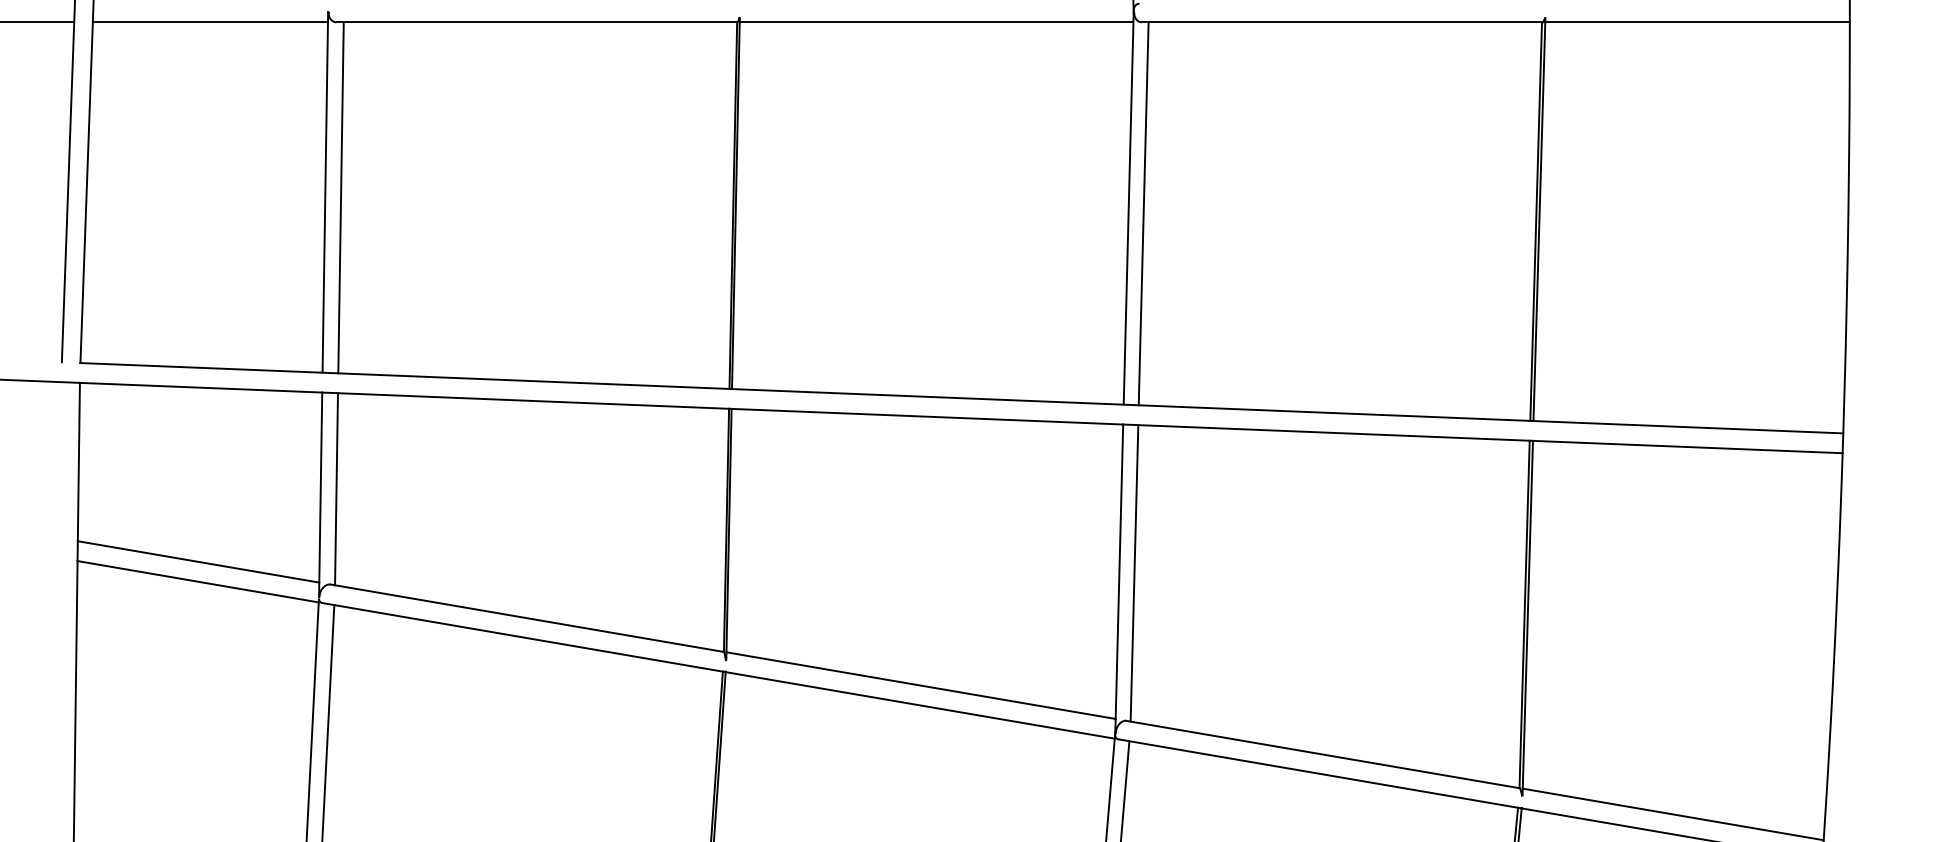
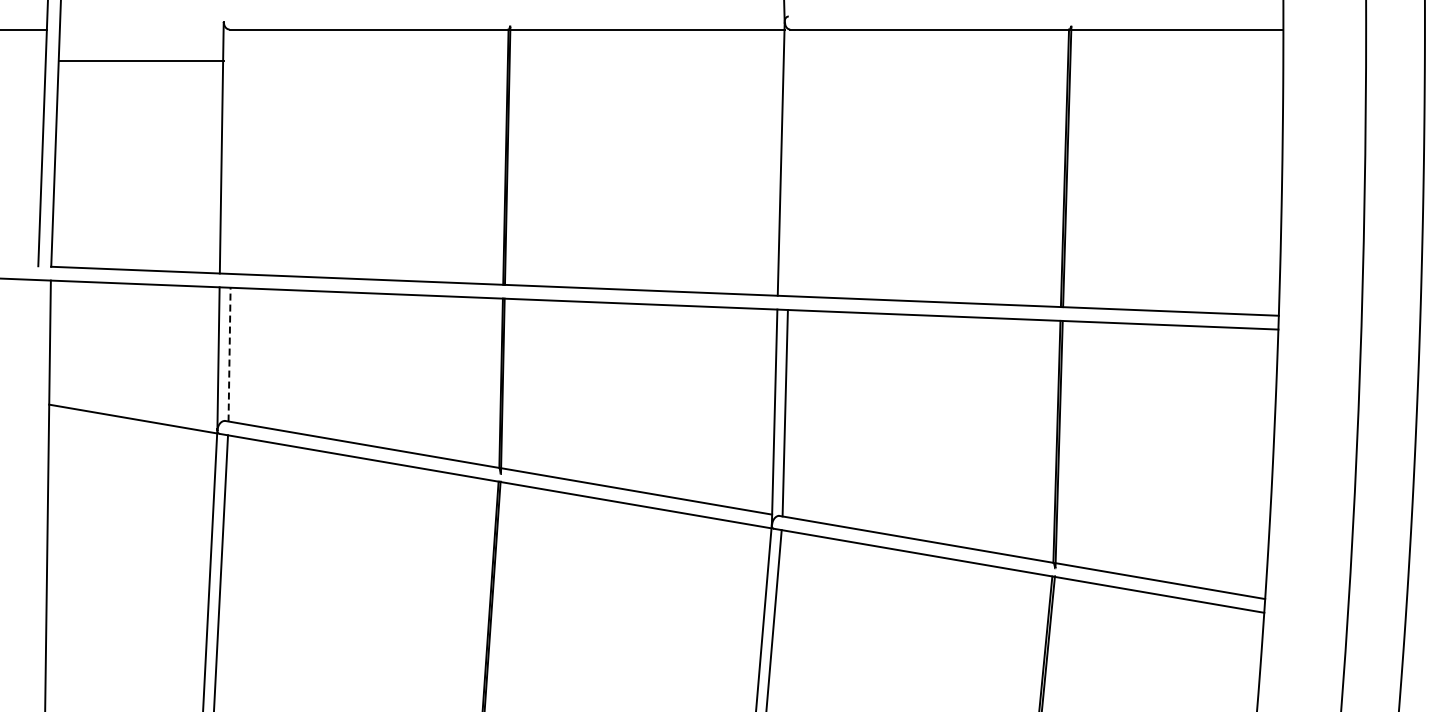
line: (210, 22) -> (141, 60), moved
line: (340, 197) -> (232, 151), removed
line: (1143, 213) -> (791, 162), removed
line: (336, 489) -> (229, 354), solid -> dashed
line: (198, 560) -> (133, 404), removed

